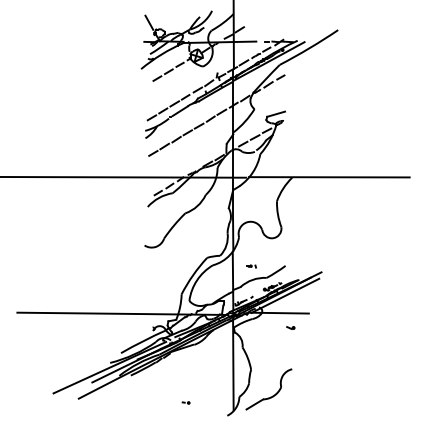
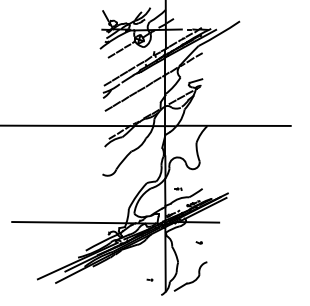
part: (289, 327) -> (198, 242), moved
part: (185, 402) -> (149, 279), moved

